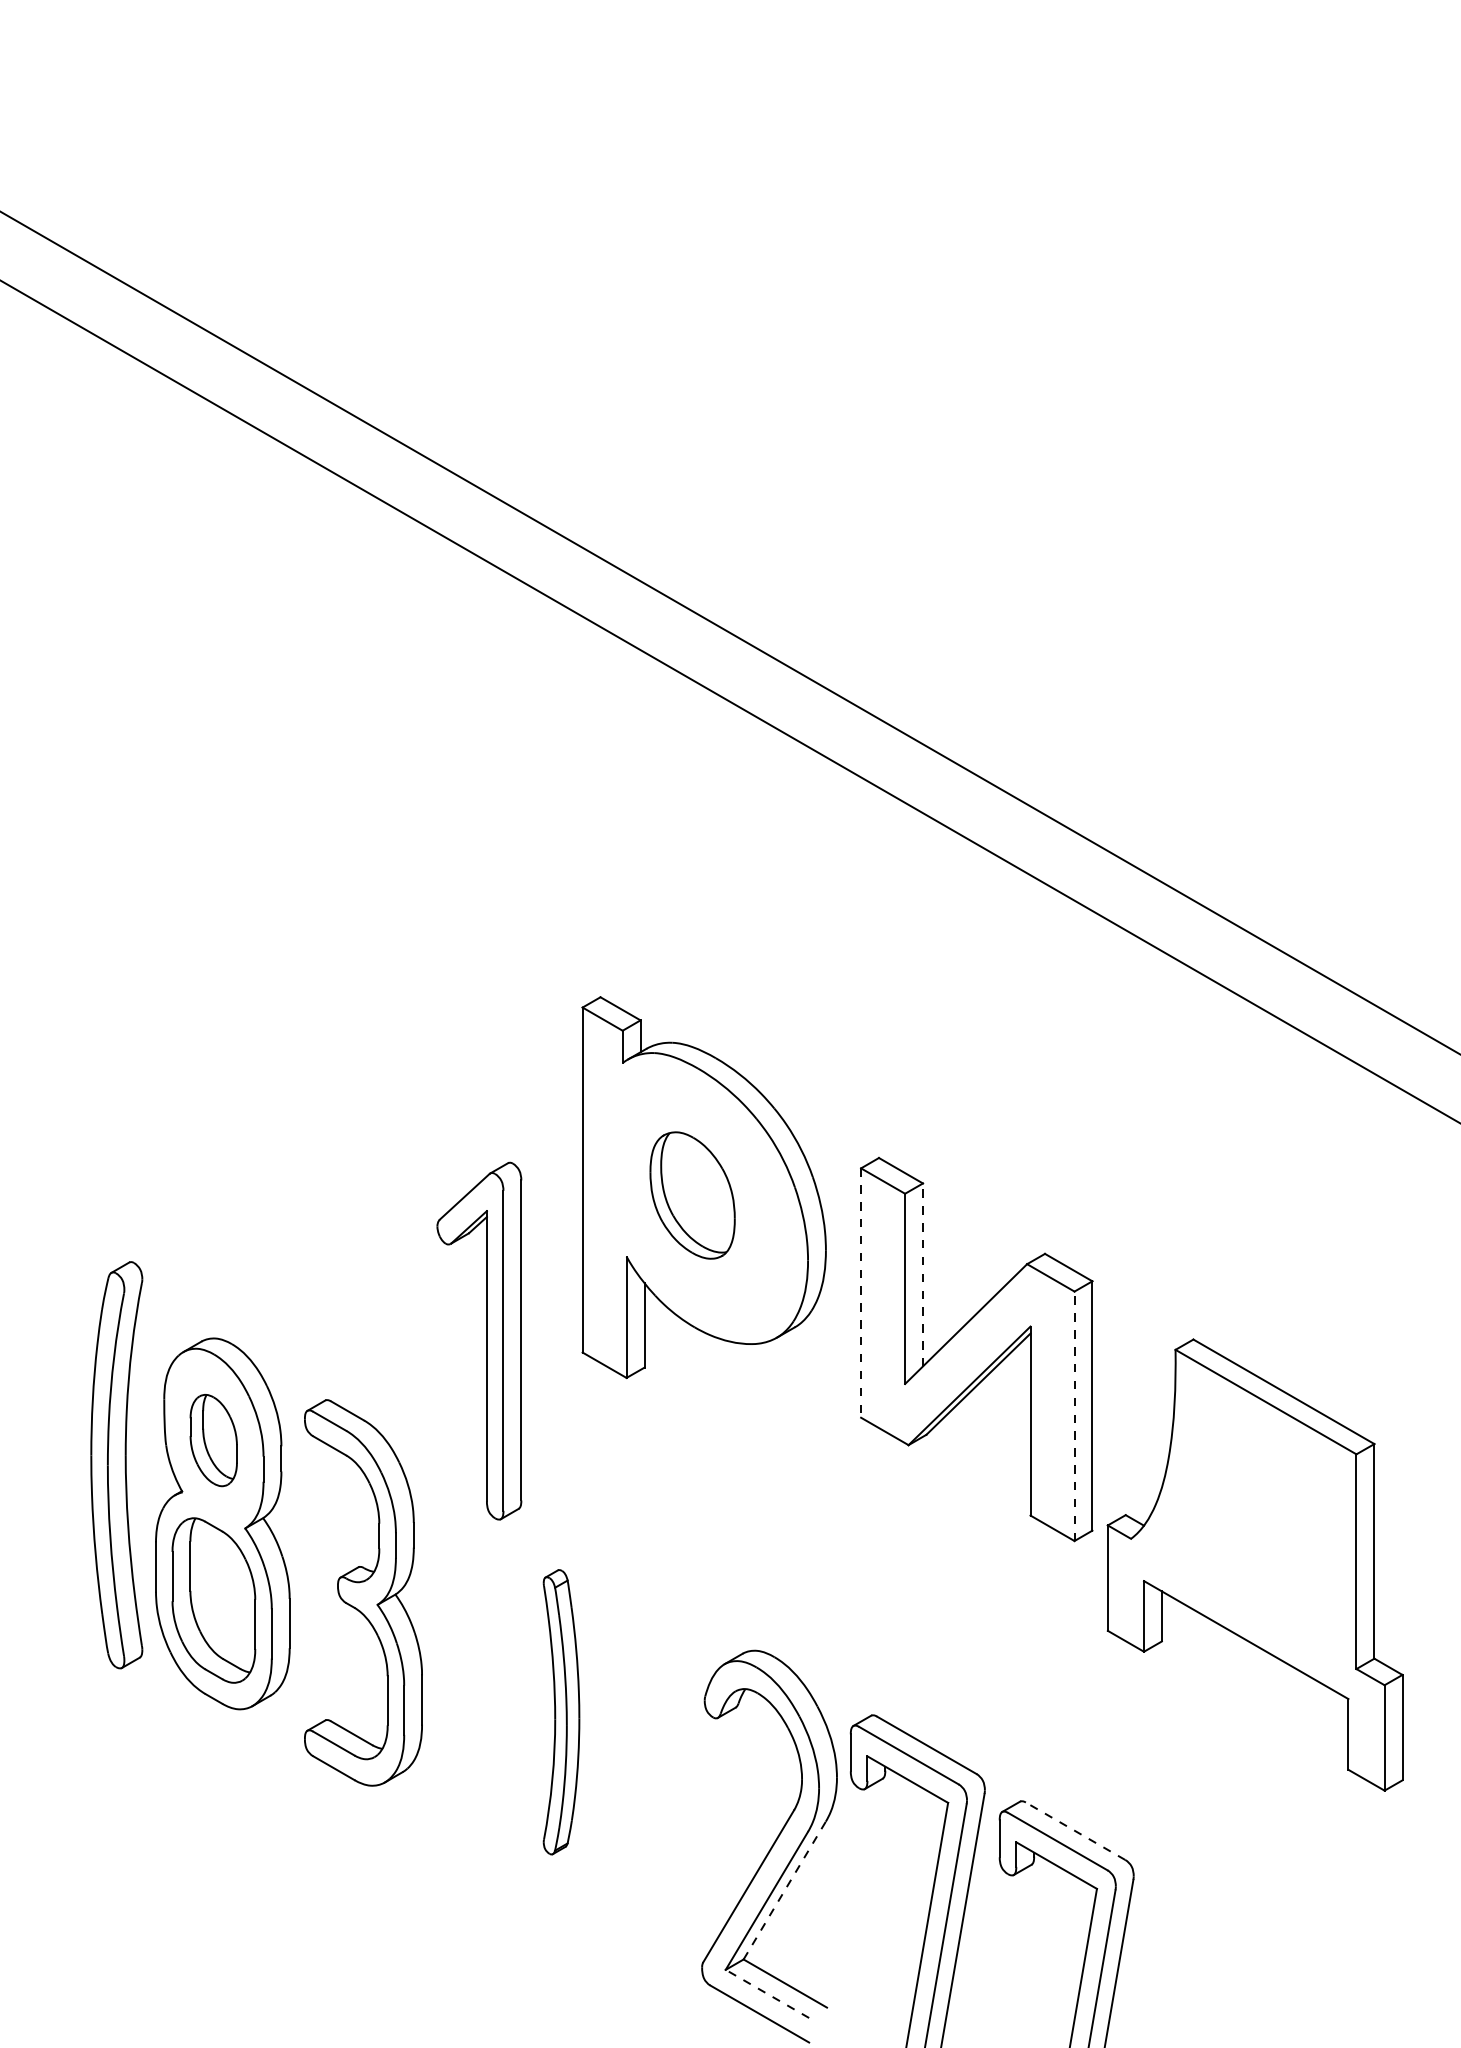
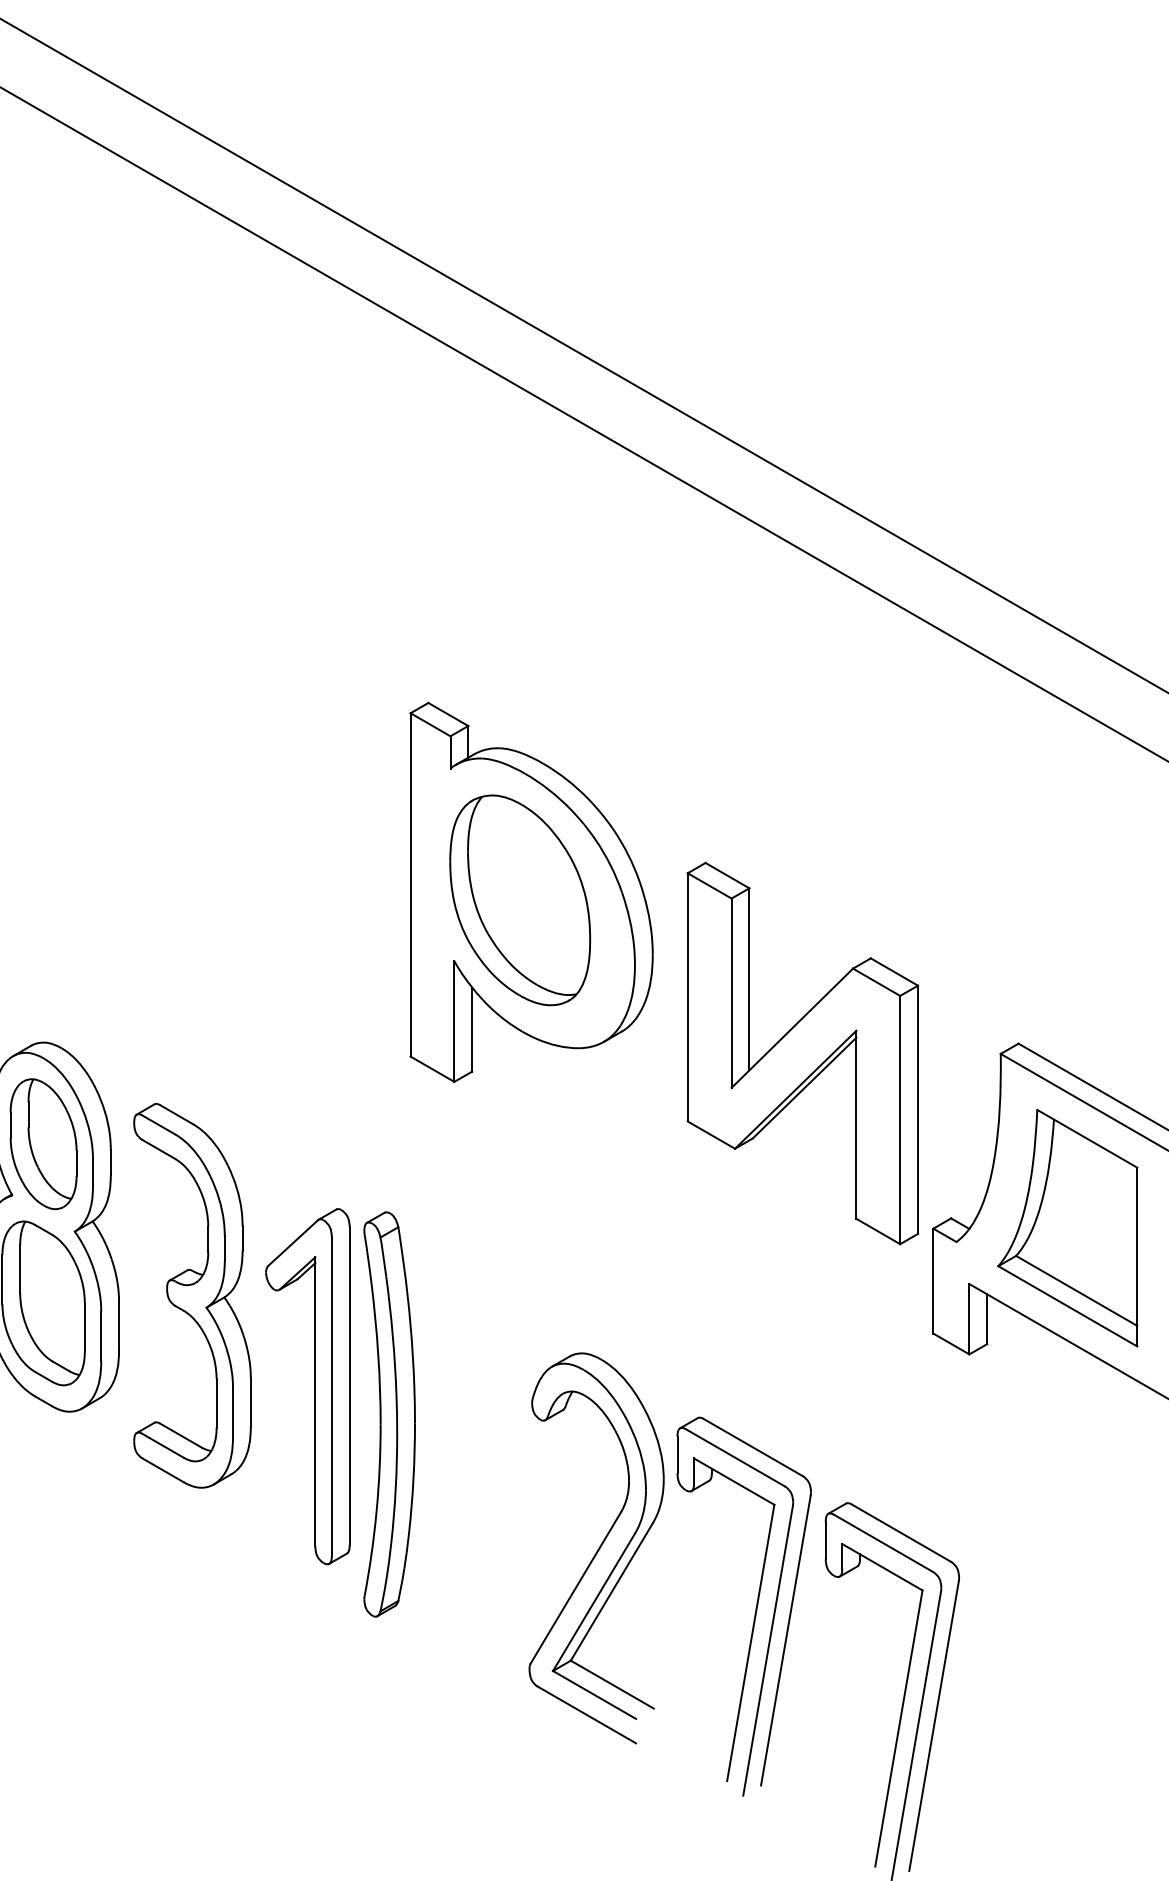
part: (692, 1195) -> (519, 900), size x1.67
line: (923, 1274) -> (749, 978), dashed -> solid
line: (861, 1293) -> (688, 997), dashed -> solid
part: (486, 1340) -> (314, 1385), moved
line: (1074, 1416) -> (900, 1120), dashed -> solid
part: (213, 1440) -> (43, 1144), size x1.43
part: (1242, 1524) -> (1067, 1227), added
part: (561, 1712) -> (389, 1414), size x1.43
line: (1075, 1831) -> (901, 1533), dashed -> solid
line: (784, 1890) -> (611, 1592), dashed -> solid
line: (767, 1993) -> (594, 1694), dashed -> solid

